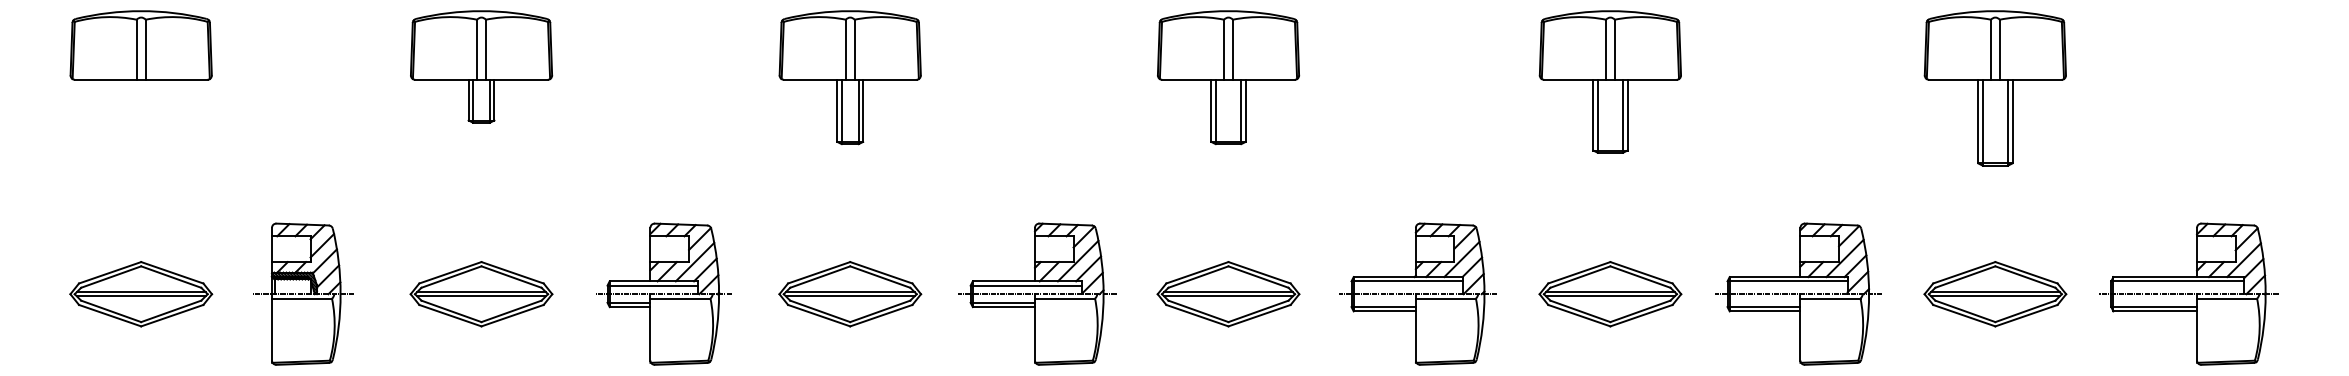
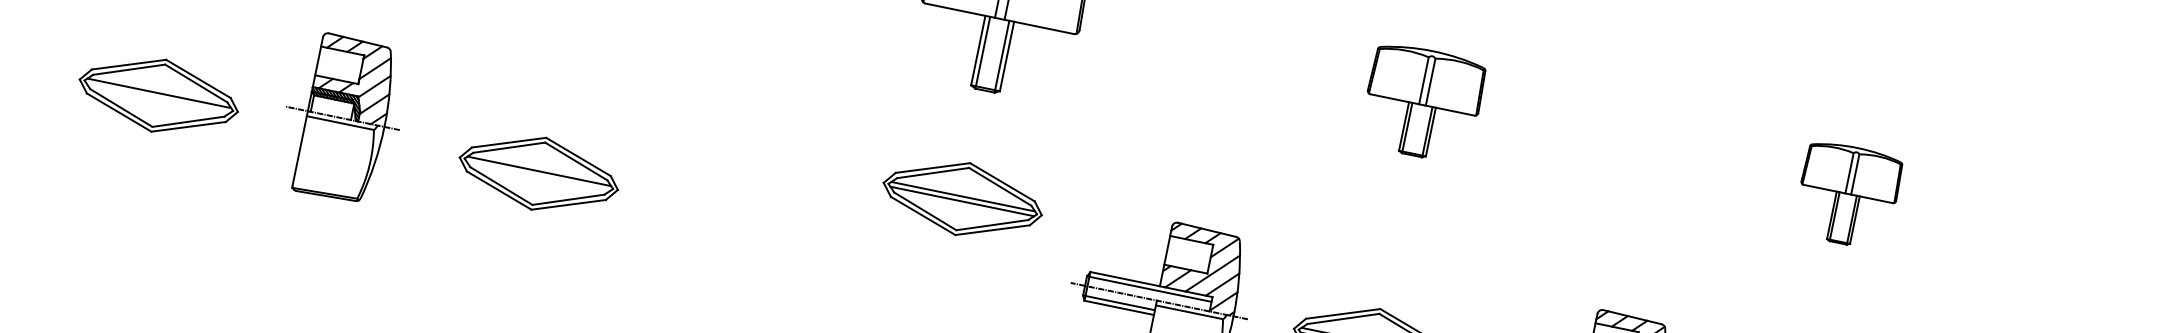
part: (1228, 77) -> (1422, 102), size x0.7
part: (1609, 81) -> (1847, 194), size x0.6
part: (303, 293) -> (343, 117), moved
part: (663, 293) -> (742, 214), removed
part: (850, 294) -> (962, 199), moved
line: (140, 296) -> (157, 98), removed
line: (481, 296) -> (538, 176), removed

